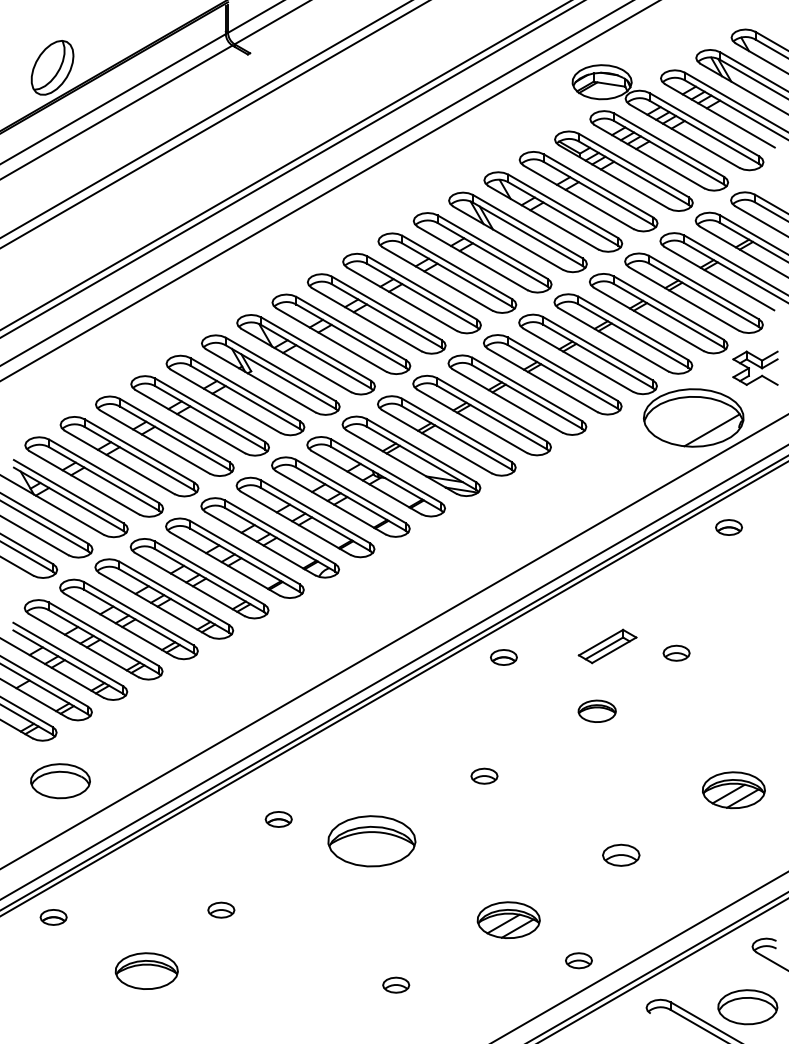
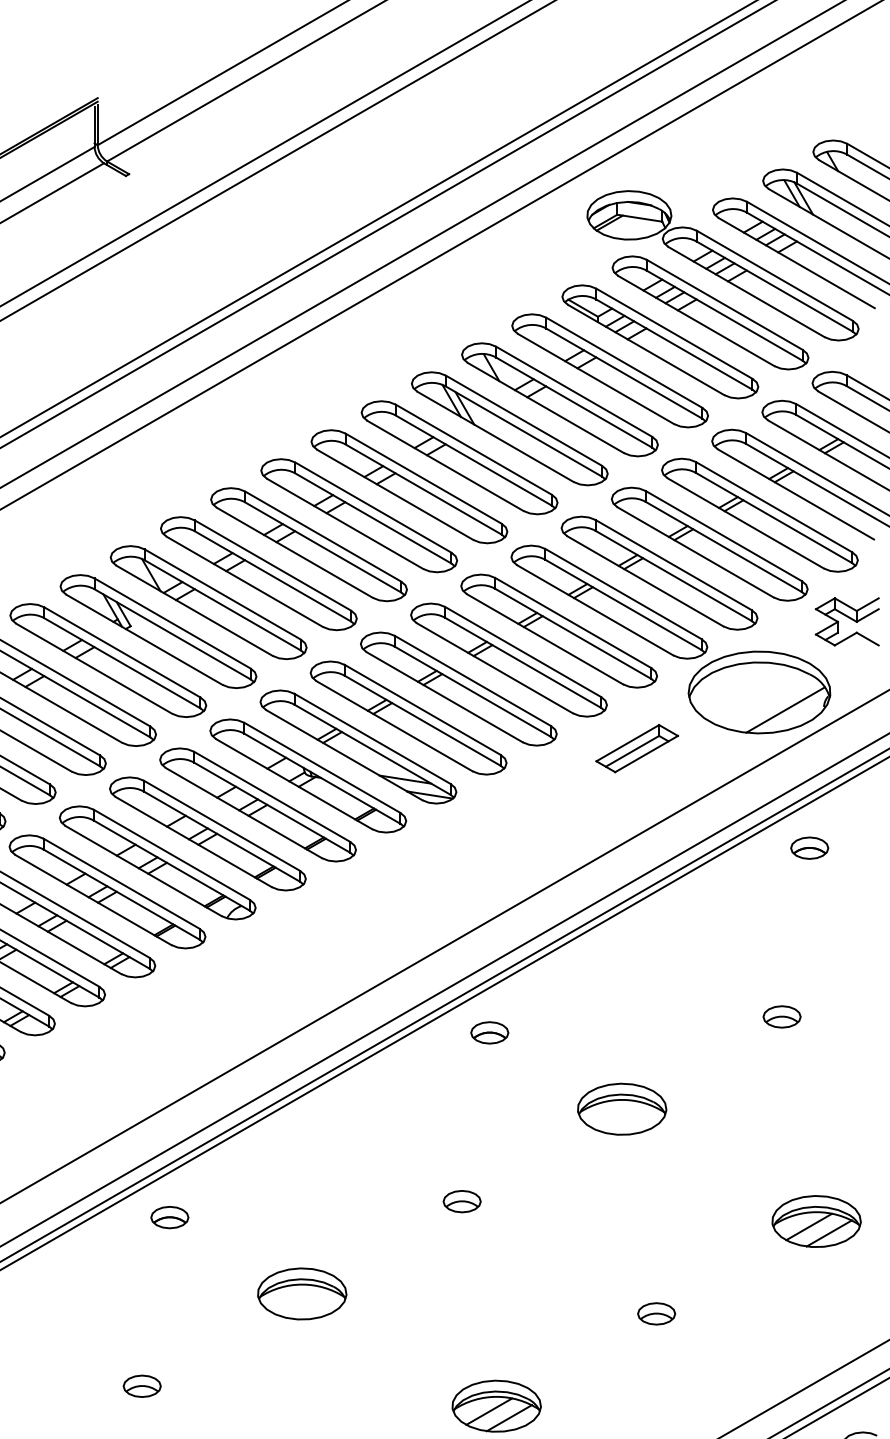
part: (607, 646) -> (636, 748), moved
part: (676, 652) -> (781, 1015), moved
part: (597, 711) -> (622, 1109), size x1.67
part: (278, 819) -> (169, 1217), moved
part: (371, 840) -> (301, 1292), size x0.71
part: (621, 854) -> (656, 1312), size x0.71
part: (221, 909) -> (142, 1385), moved

